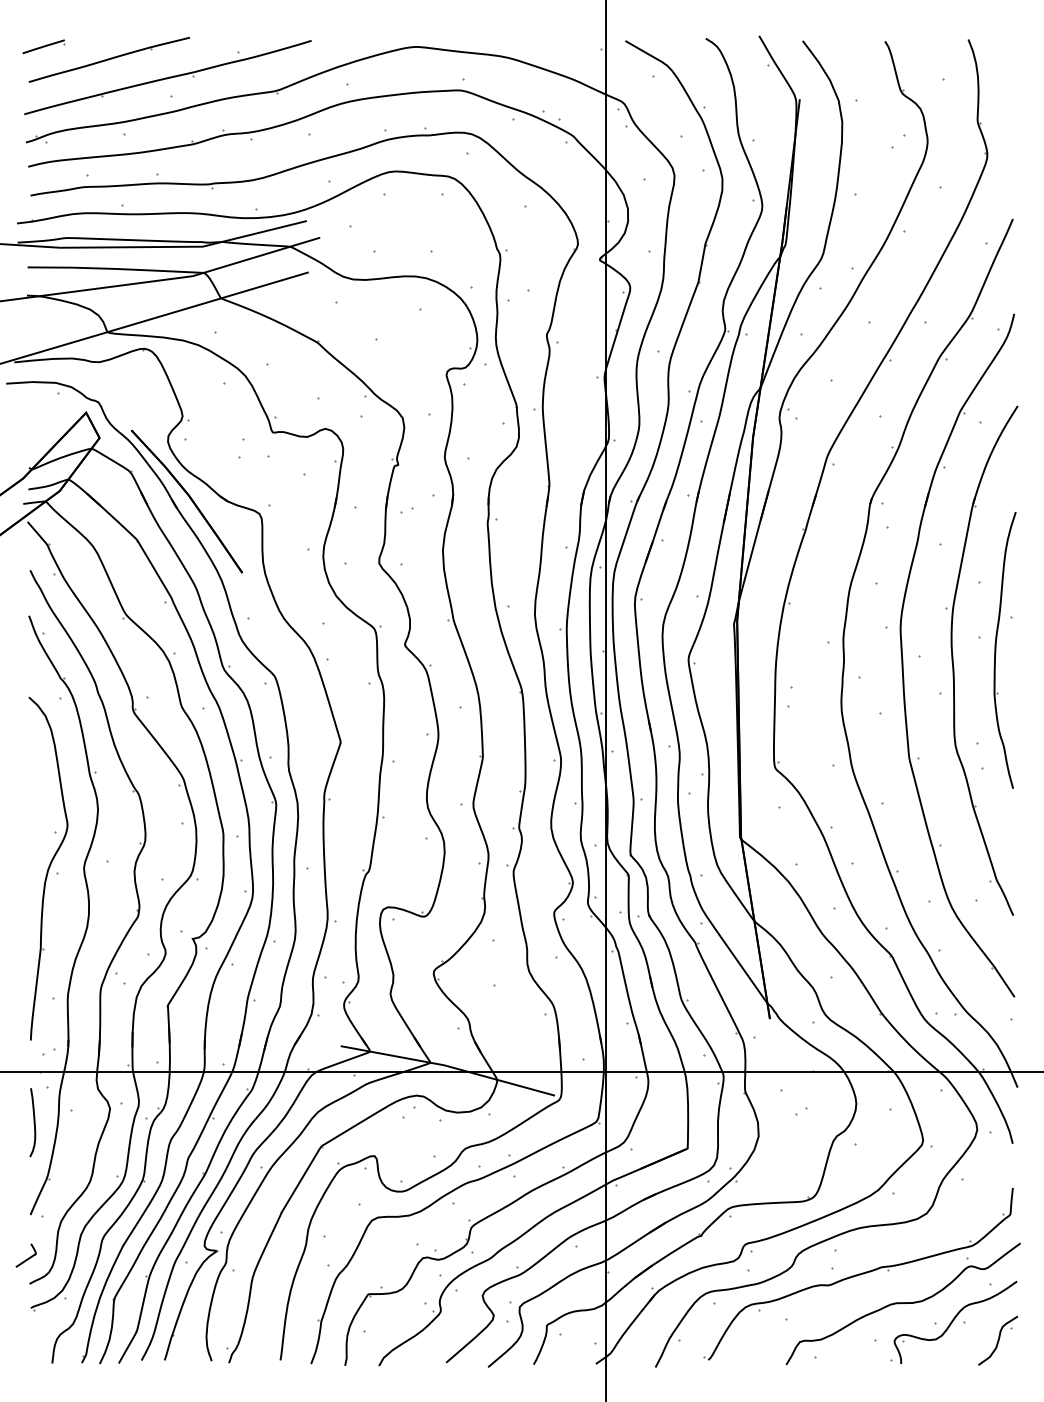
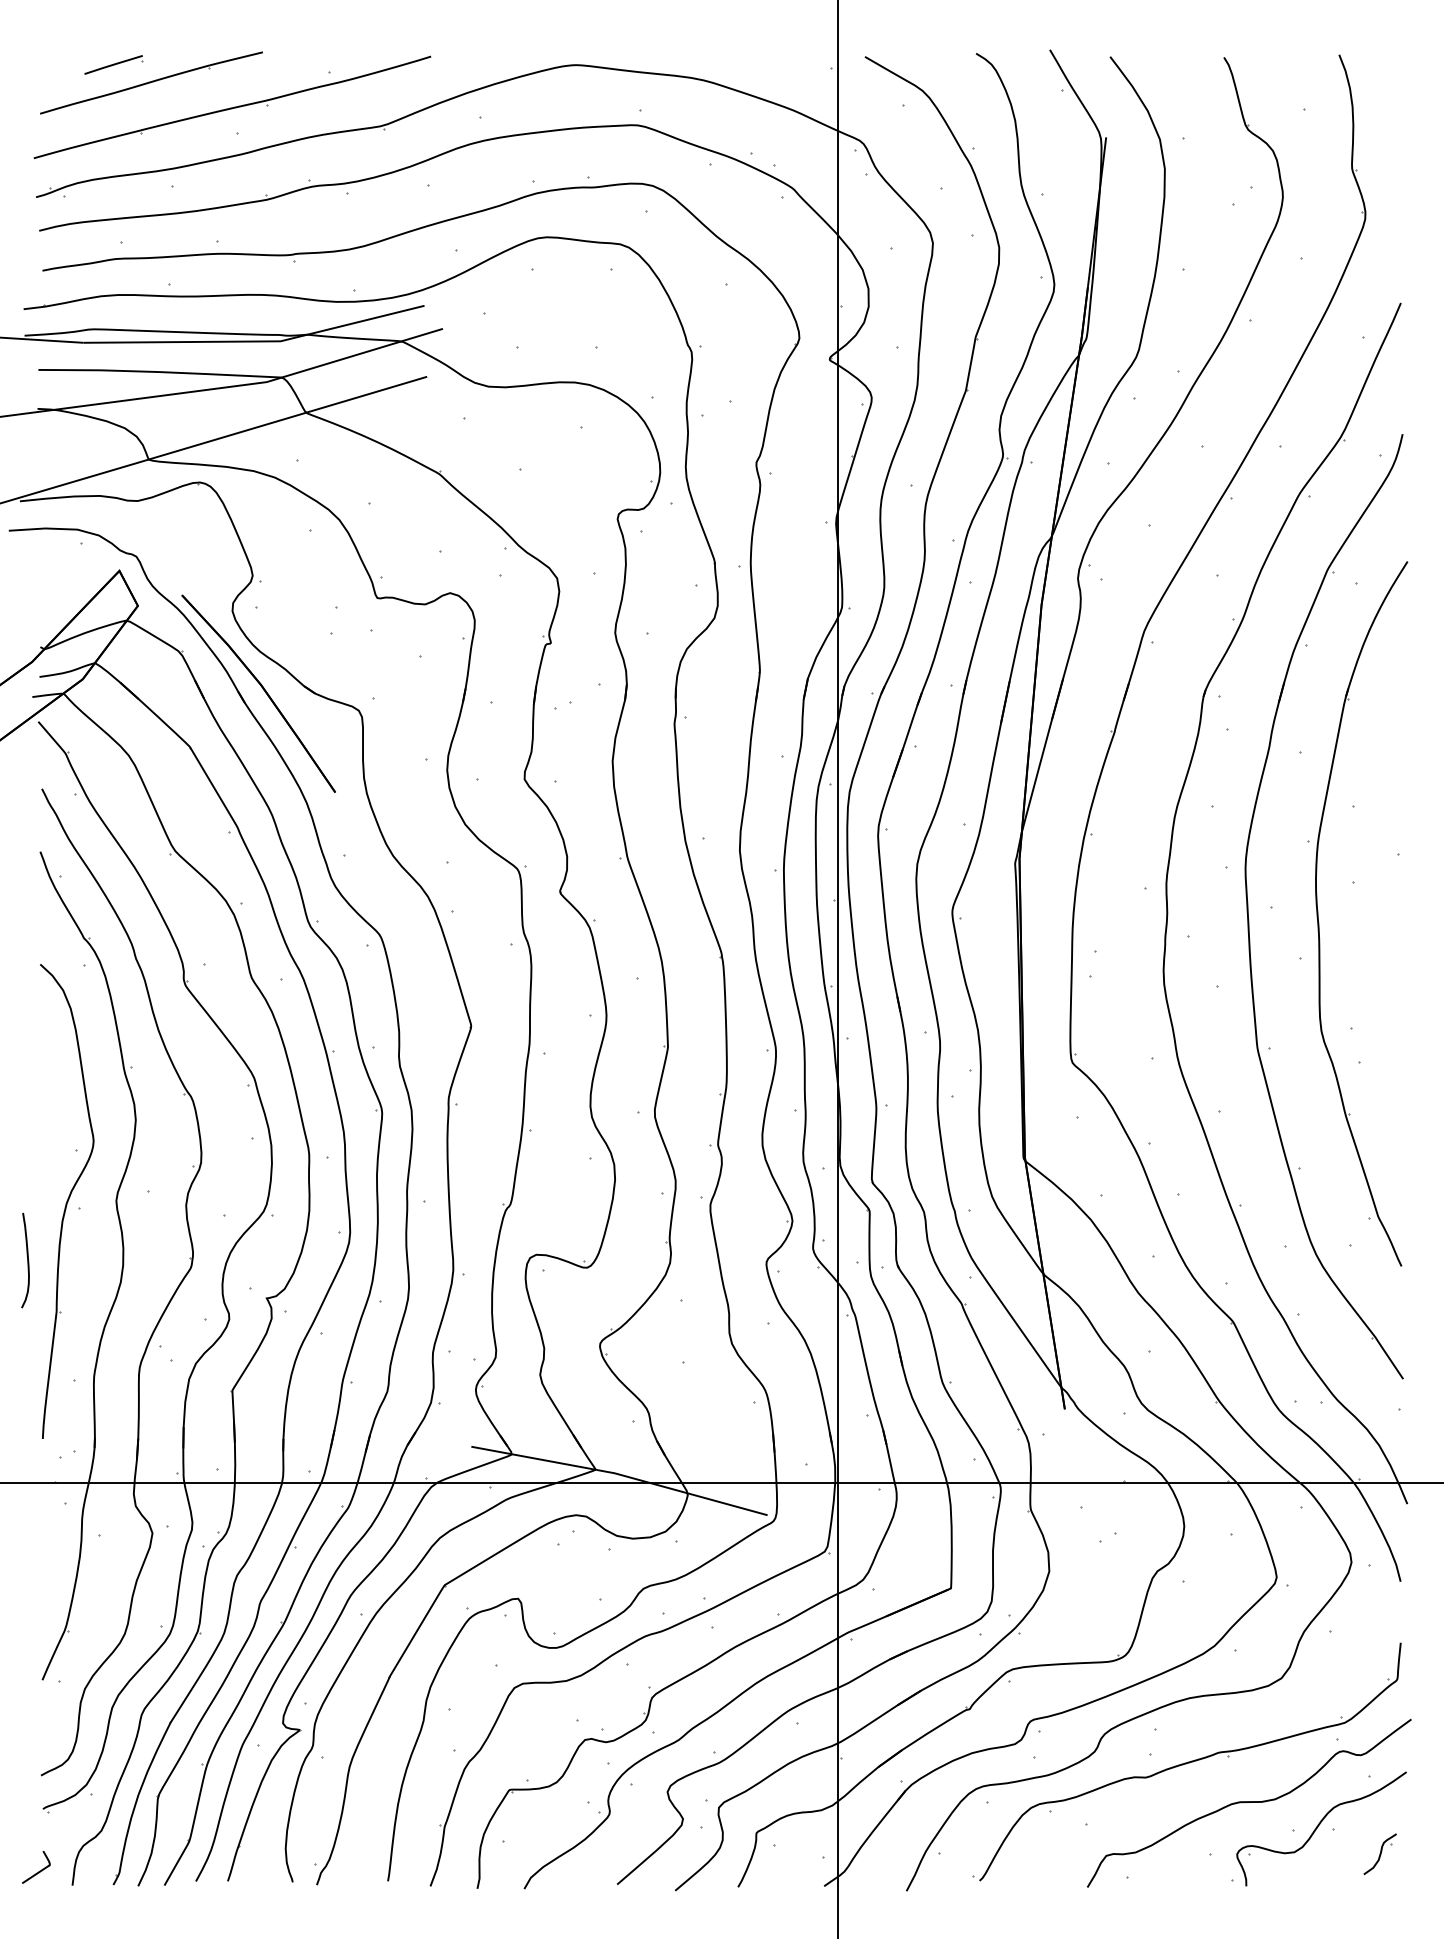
part: (43, 46) -> (113, 64), moved
part: (996, 650) -> (1377, 899), removed
curve: (34, 1122) -> (27, 1260), moved
part: (26, 1255) -> (36, 1867), moved
part: (997, 1341) -> (1379, 1854), size x0.6

